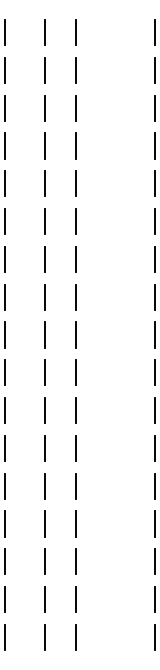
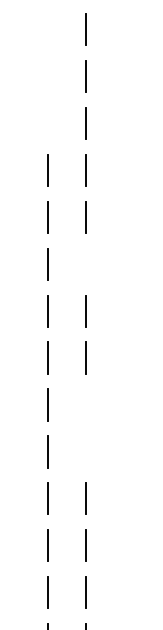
line: (44, 145) -> (47, 29), removed
line: (44, 183) -> (47, 76), removed
line: (44, 221) -> (47, 123), removed
line: (75, 334) -> (86, 263), removed
line: (75, 448) -> (86, 405), removed
line: (75, 485) -> (86, 451), removed

